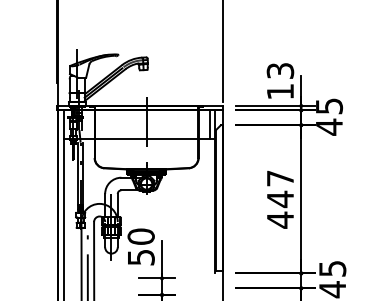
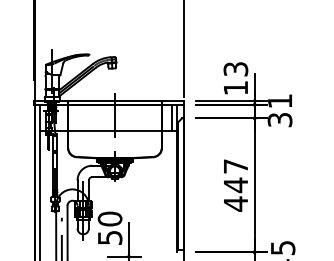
text: (329, 116) -> (280, 110), 45 -> 31

